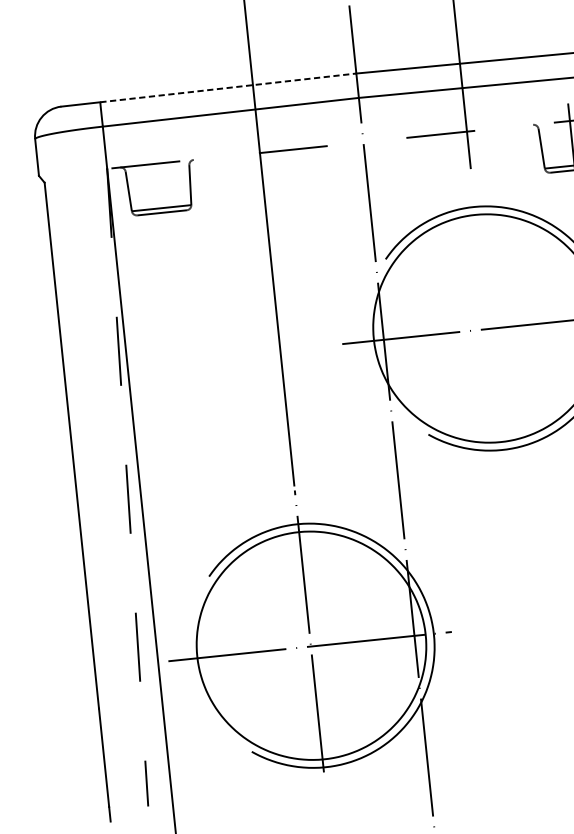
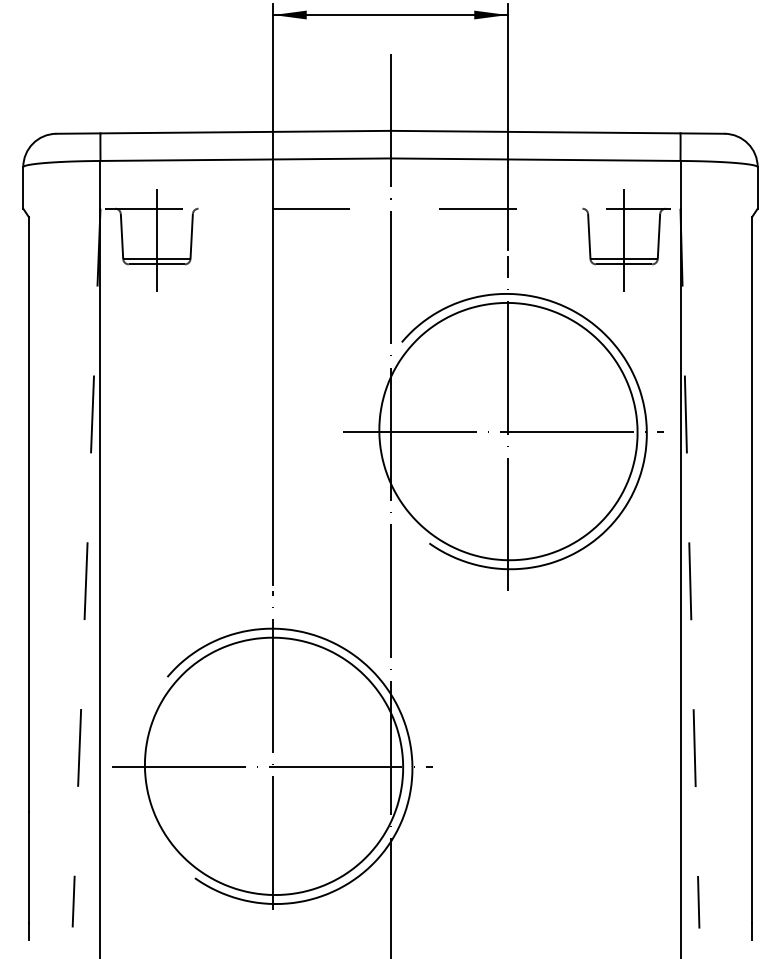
line: (228, 88) -> (245, 132), dashed -> solid
line: (159, 190) -> (156, 239), added
line: (486, 321) -> (507, 423), added

